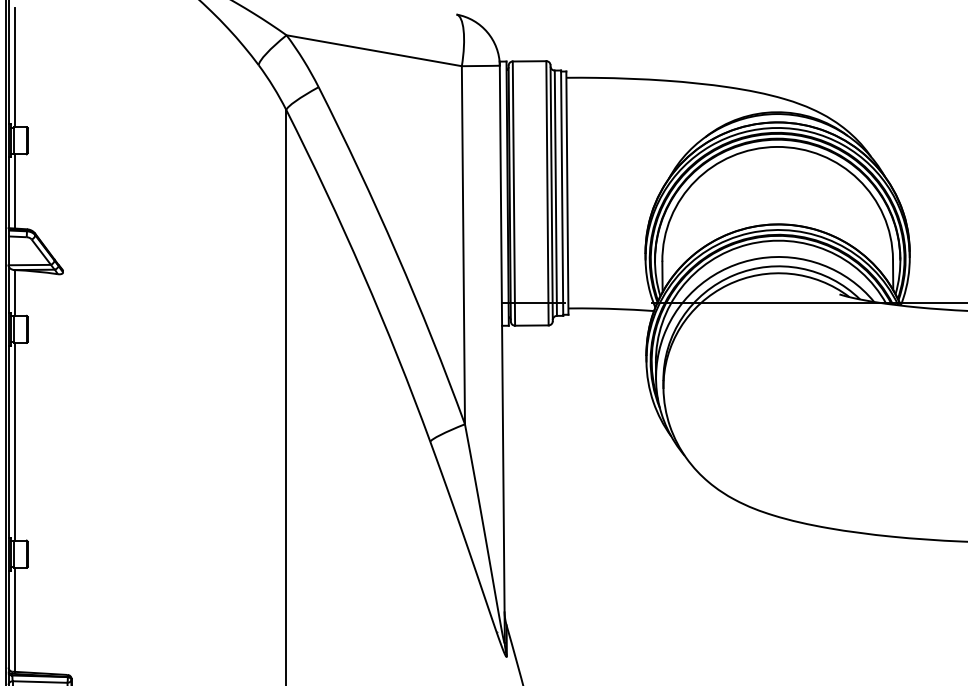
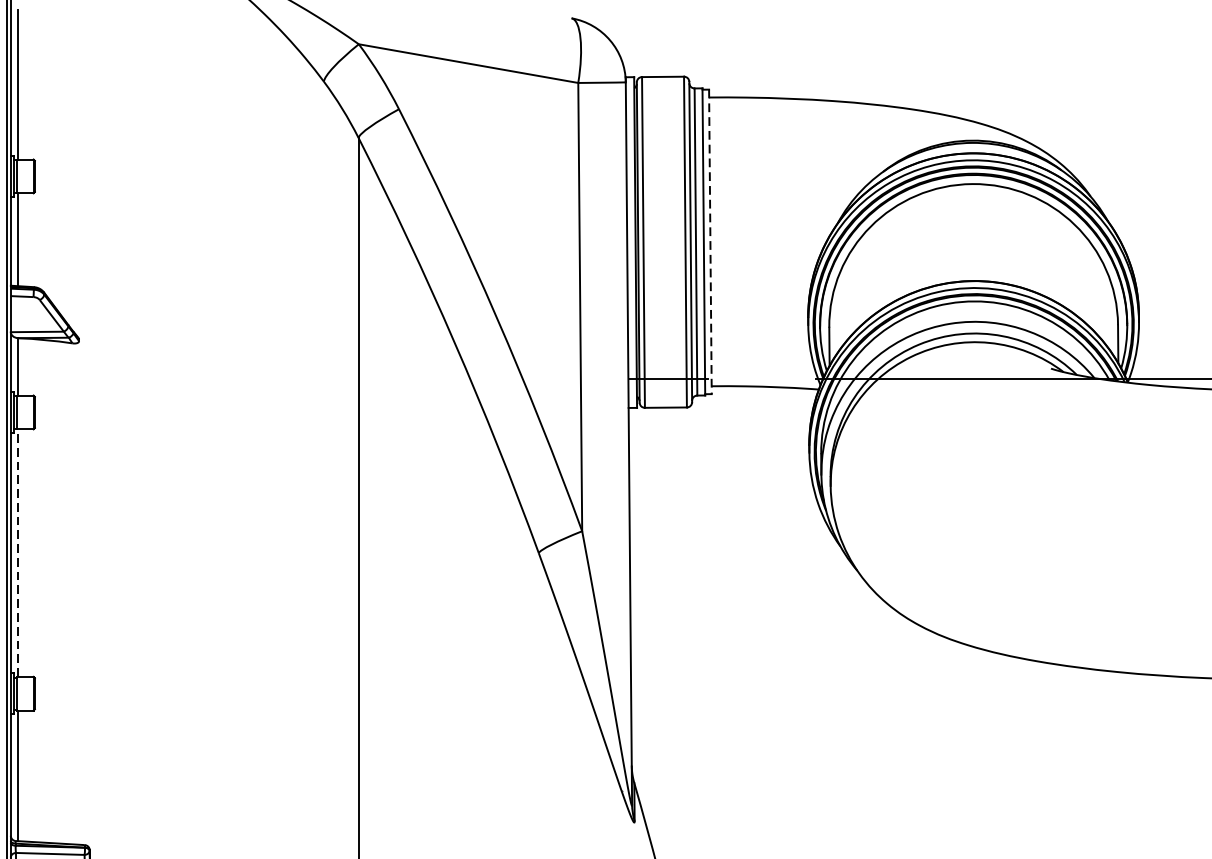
line: (567, 193) -> (710, 242), solid -> dashed
line: (14, 441) -> (18, 552), solid -> dashed

